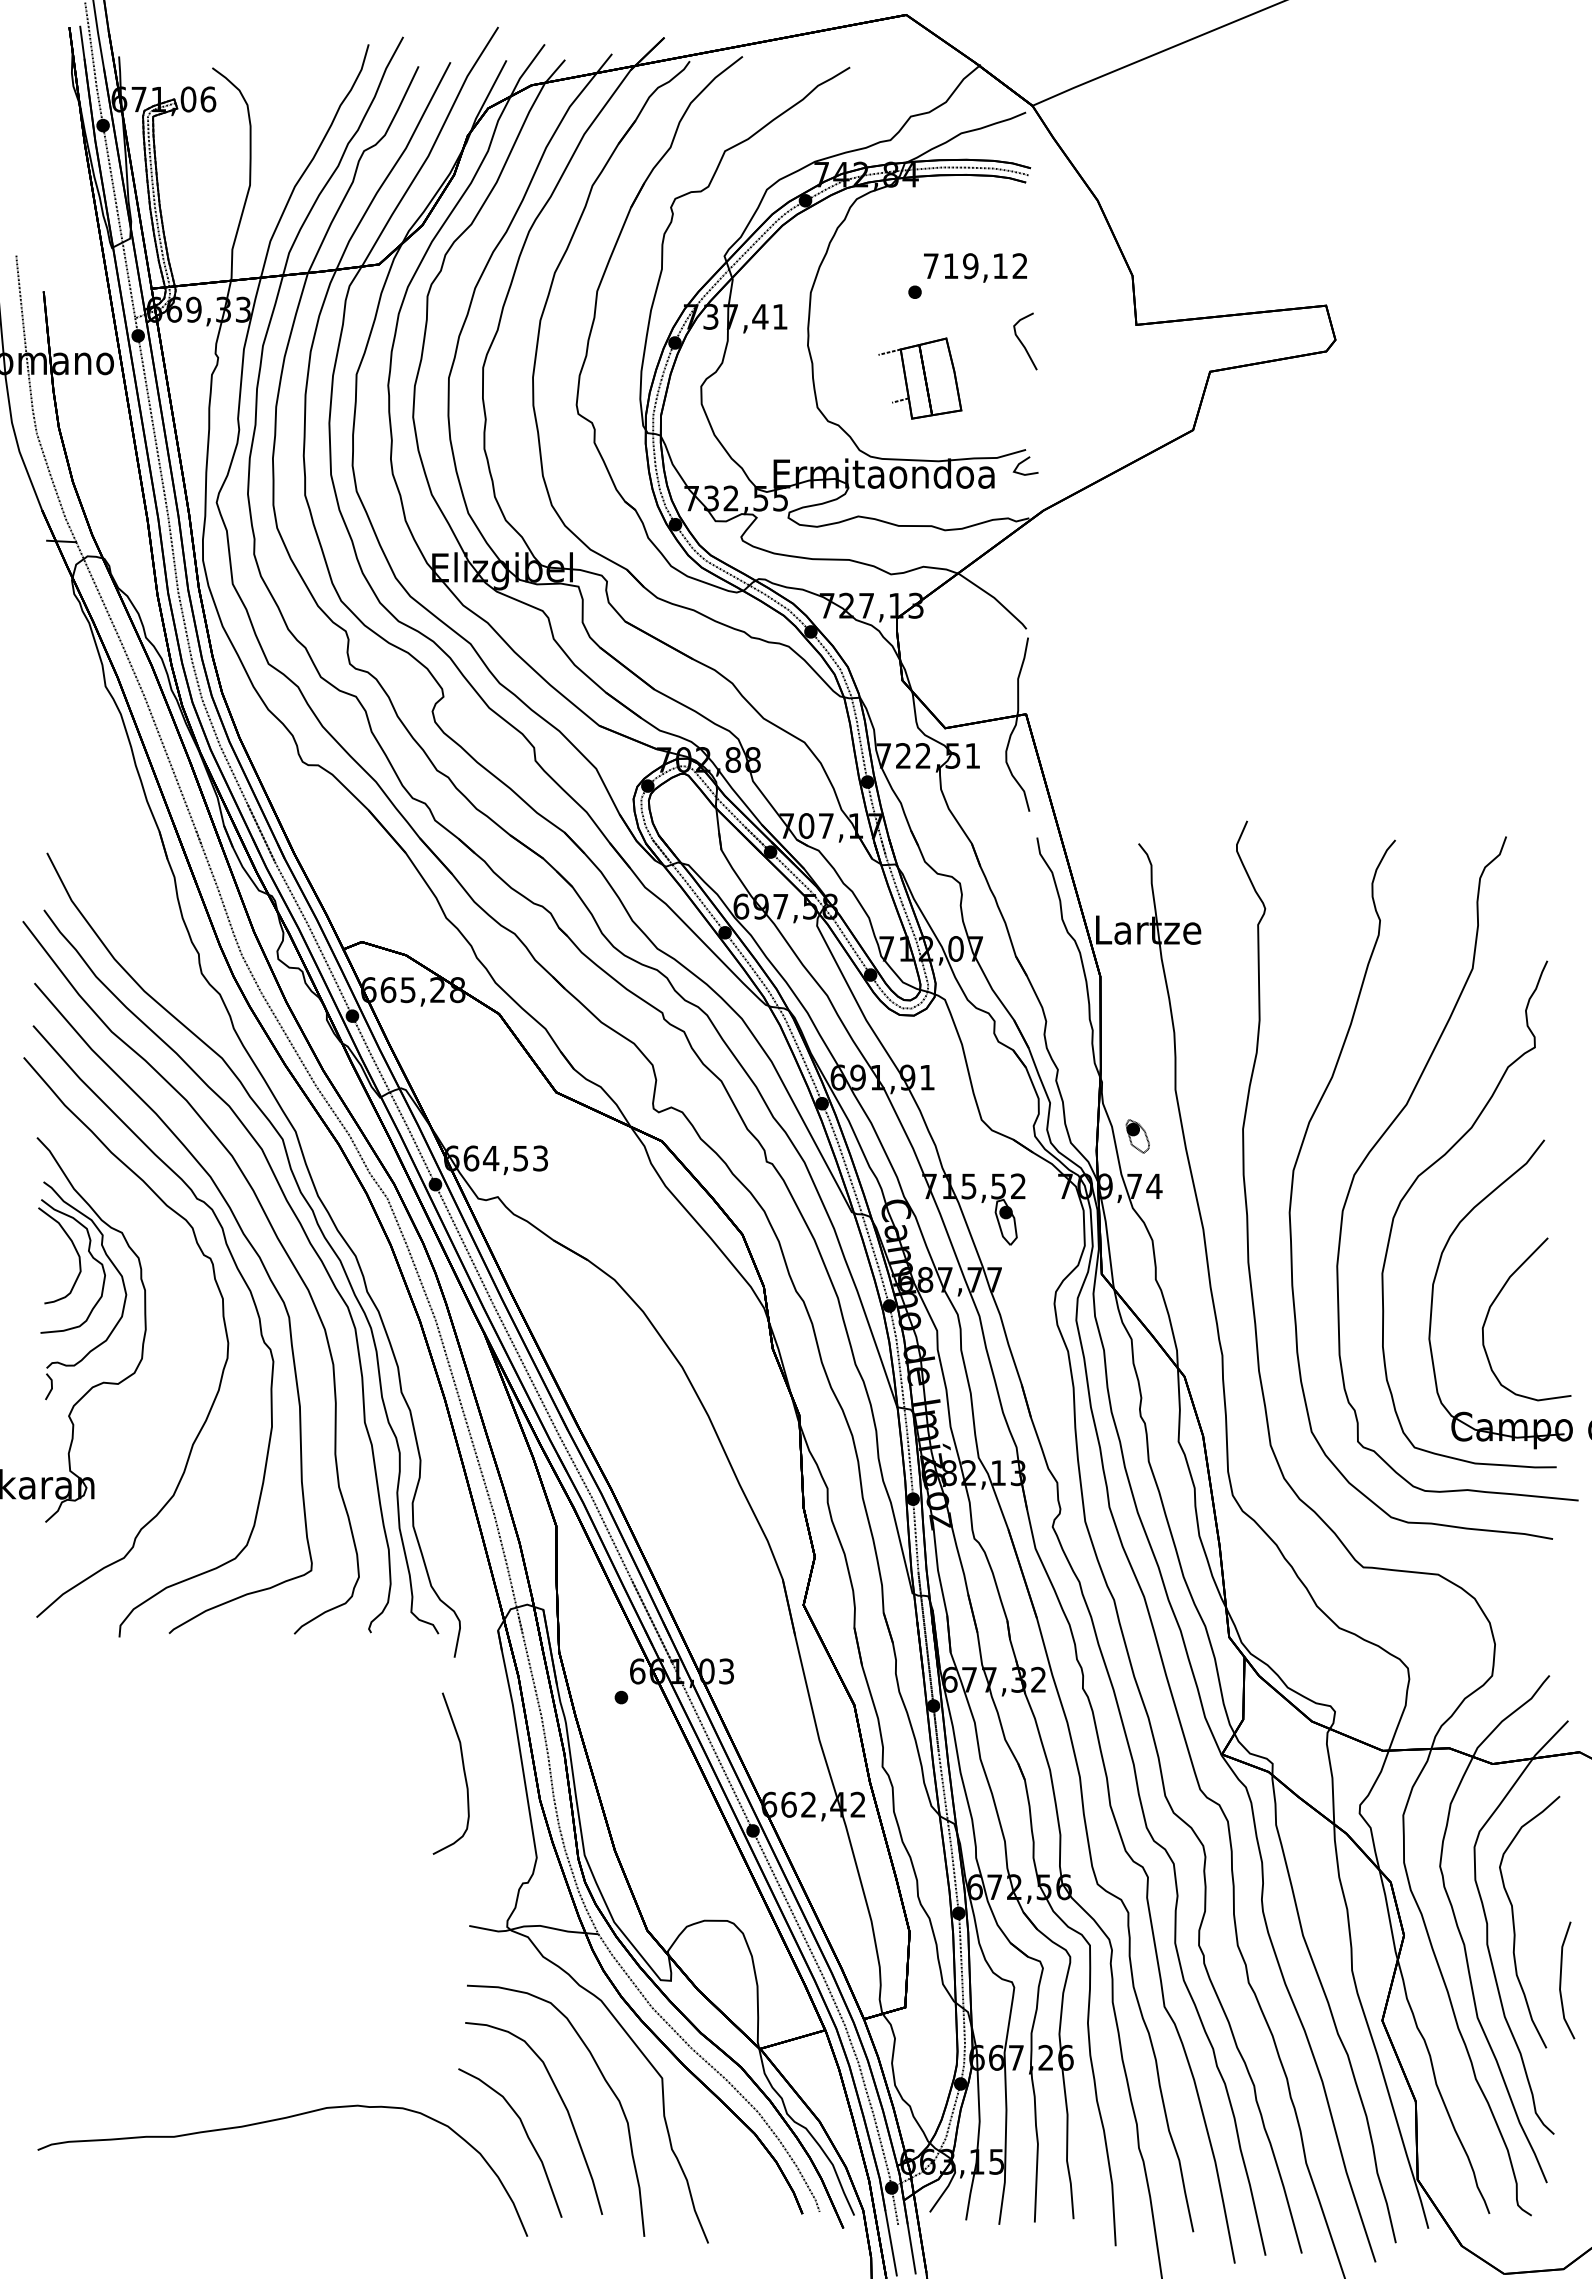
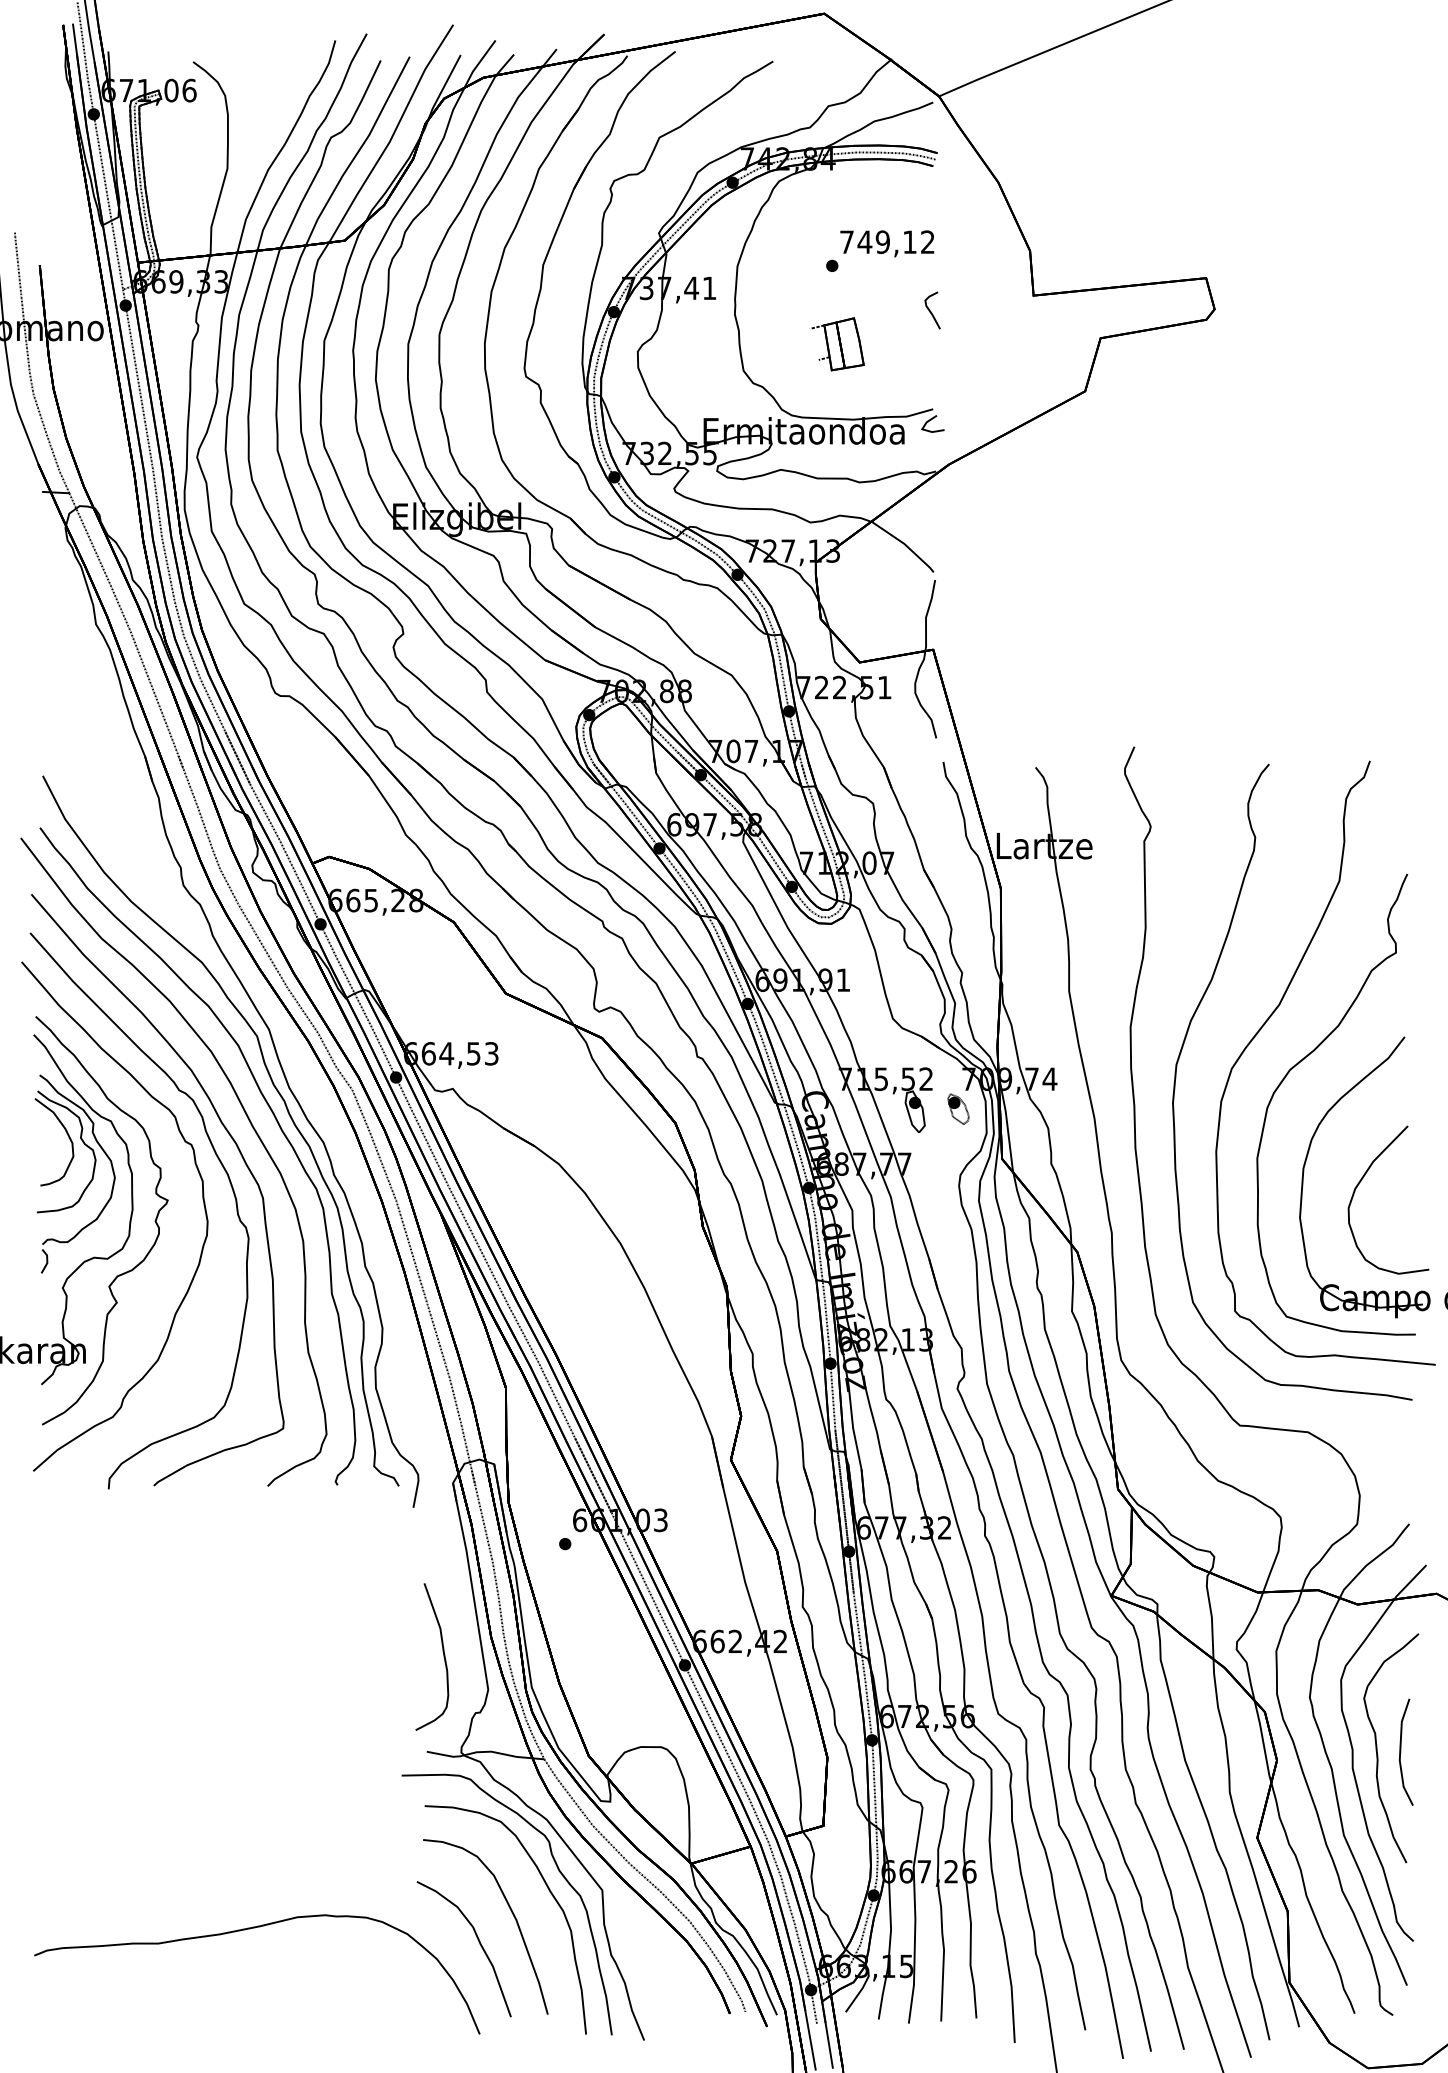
text: (950, 265) -> (864, 241), 719,12 -> 749,12
part: (1025, 340) -> (932, 309), size x0.71
part: (920, 377) -> (837, 343), size x0.71
part: (1137, 1136) -> (958, 1109), moved
part: (170, 1341) -> (155, 1220), added
curve: (463, 1773) -> (443, 1656), moved
line: (1561, 1980) -> (1401, 1752), moved
curve: (613, 2056) -> (558, 1870), added

